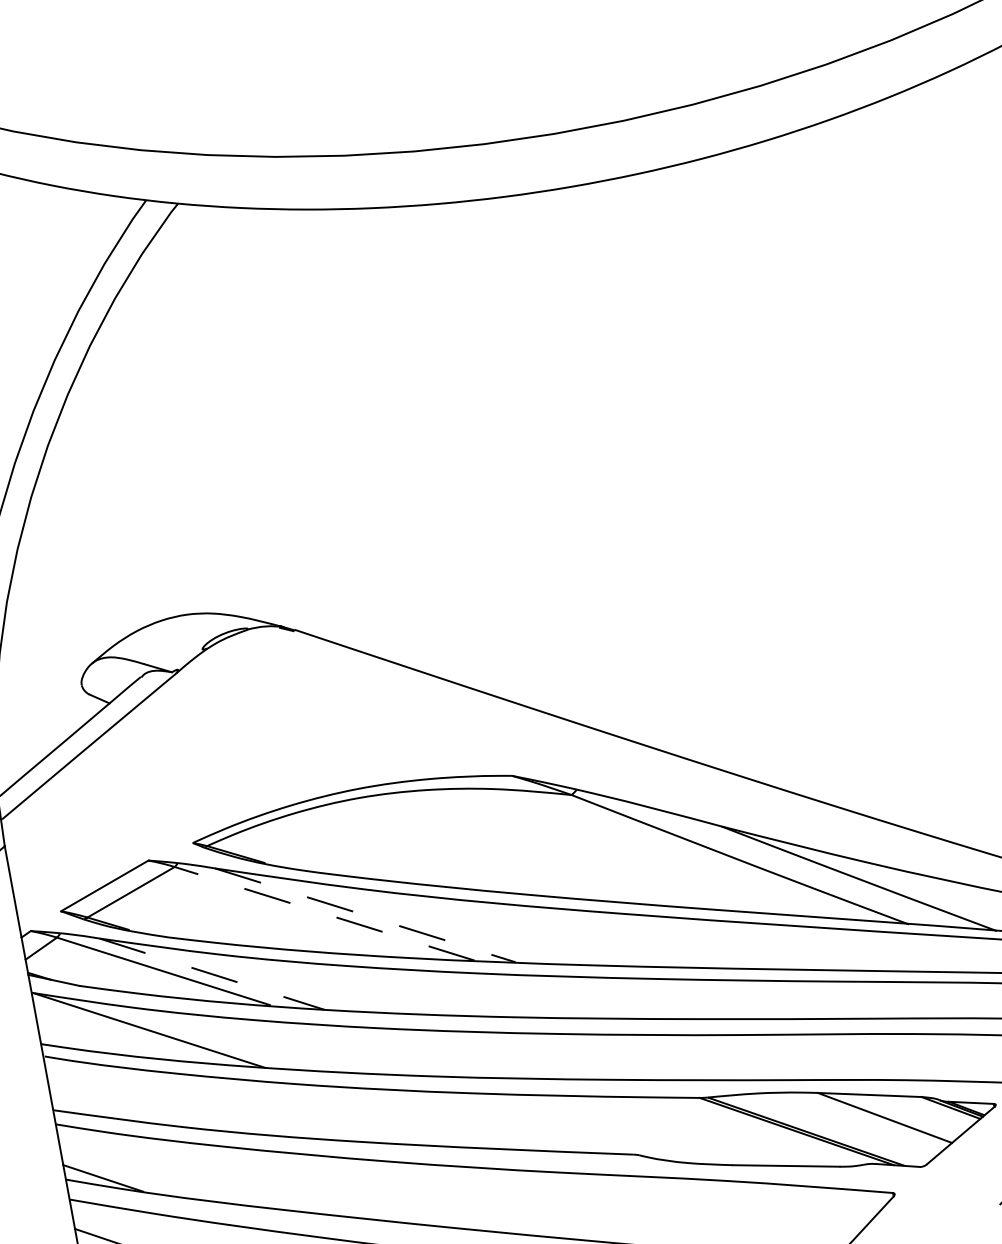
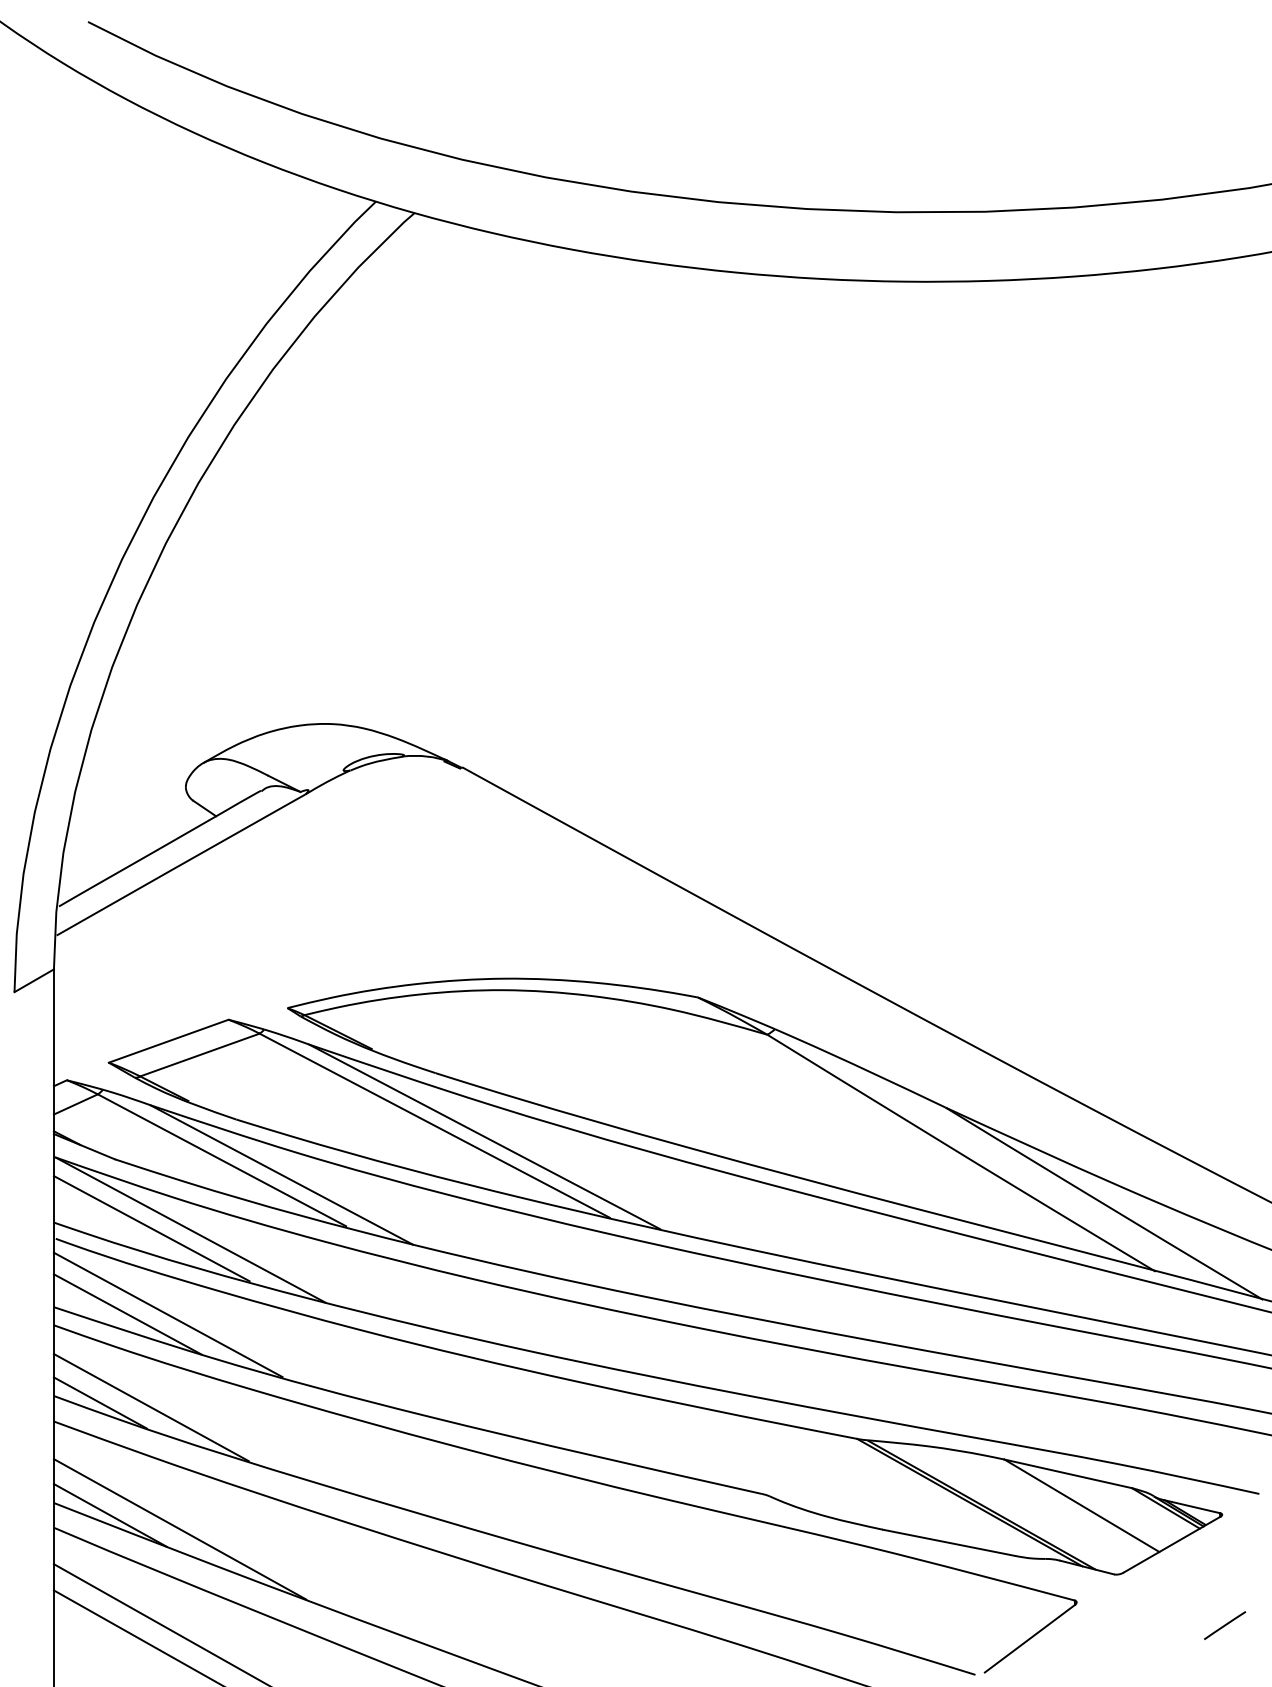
line: (324, 913) -> (434, 1125), dashed -> solid
line: (366, 915) -> (485, 1137), dashed -> solid
line: (211, 973) -> (281, 1174), dashed -> solid
line: (118, 1034) -> (151, 1228), added
line: (142, 1099) -> (167, 1314), added
line: (111, 1105) -> (127, 1314), added
line: (143, 1174) -> (150, 1407), added

